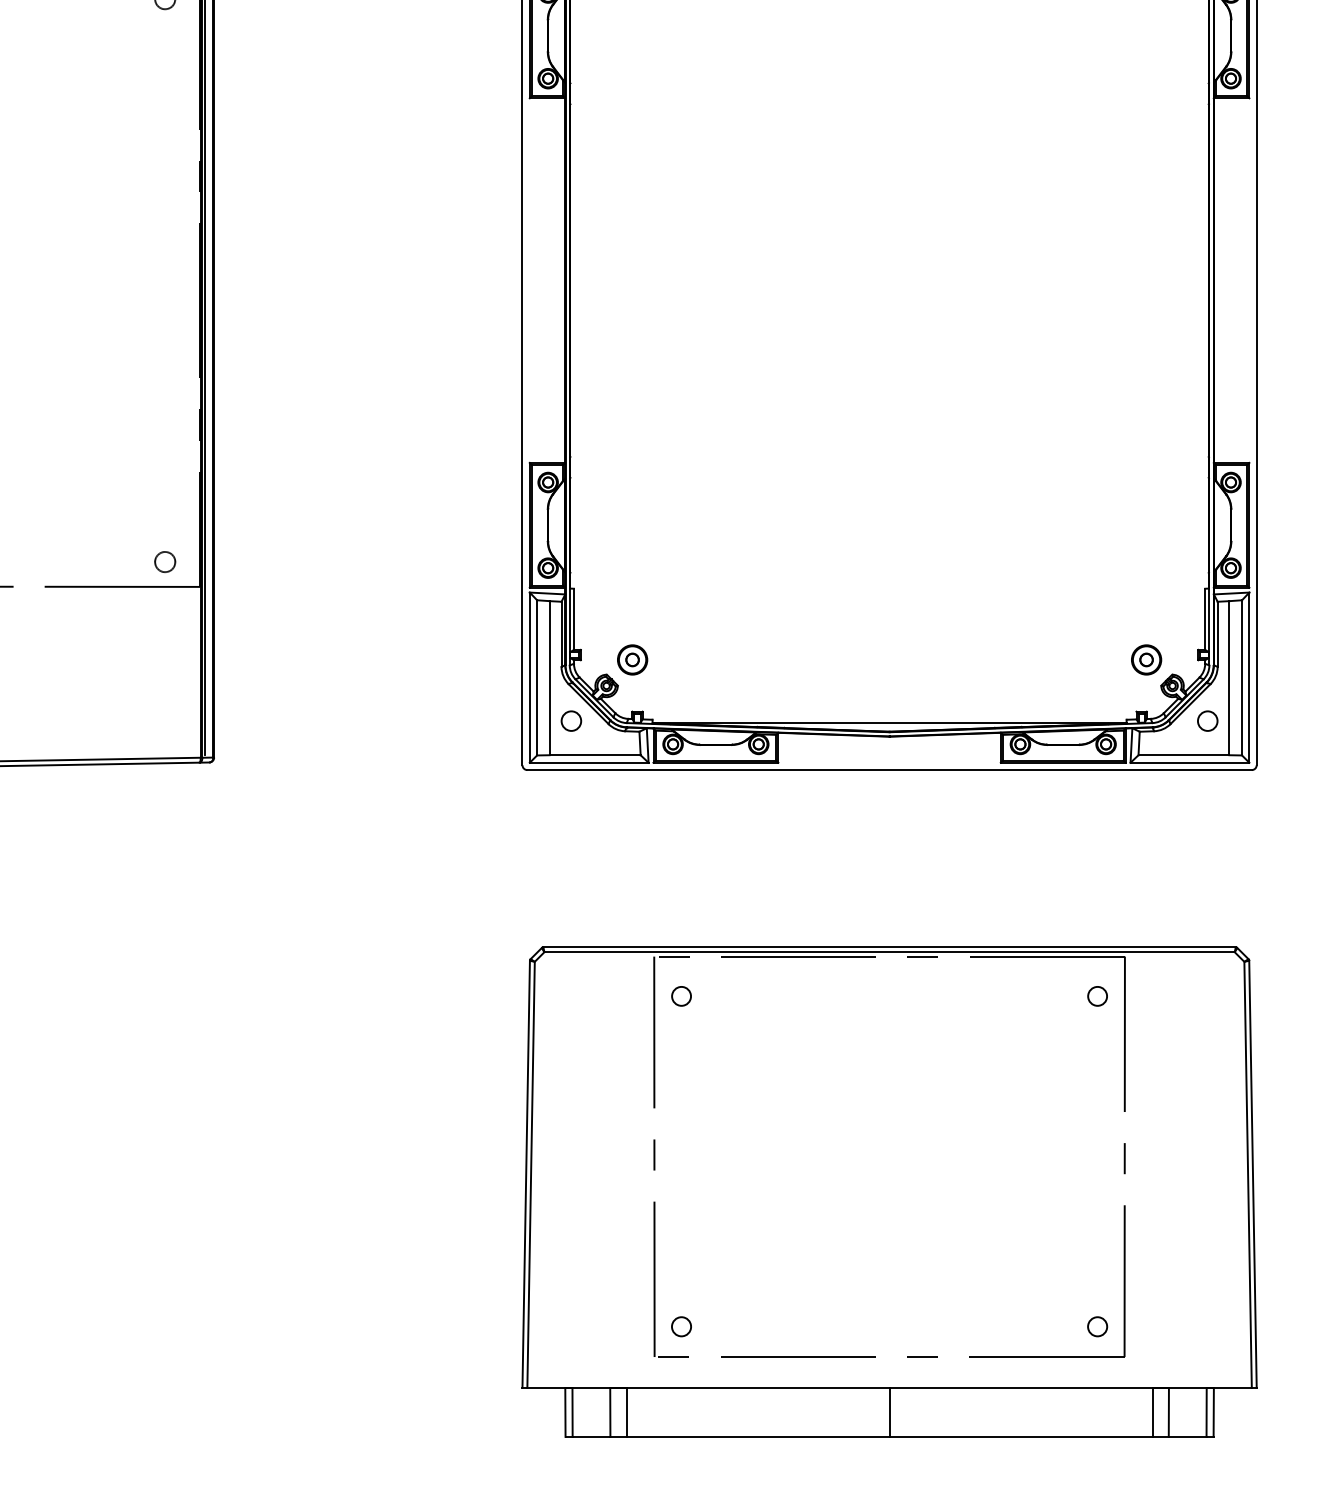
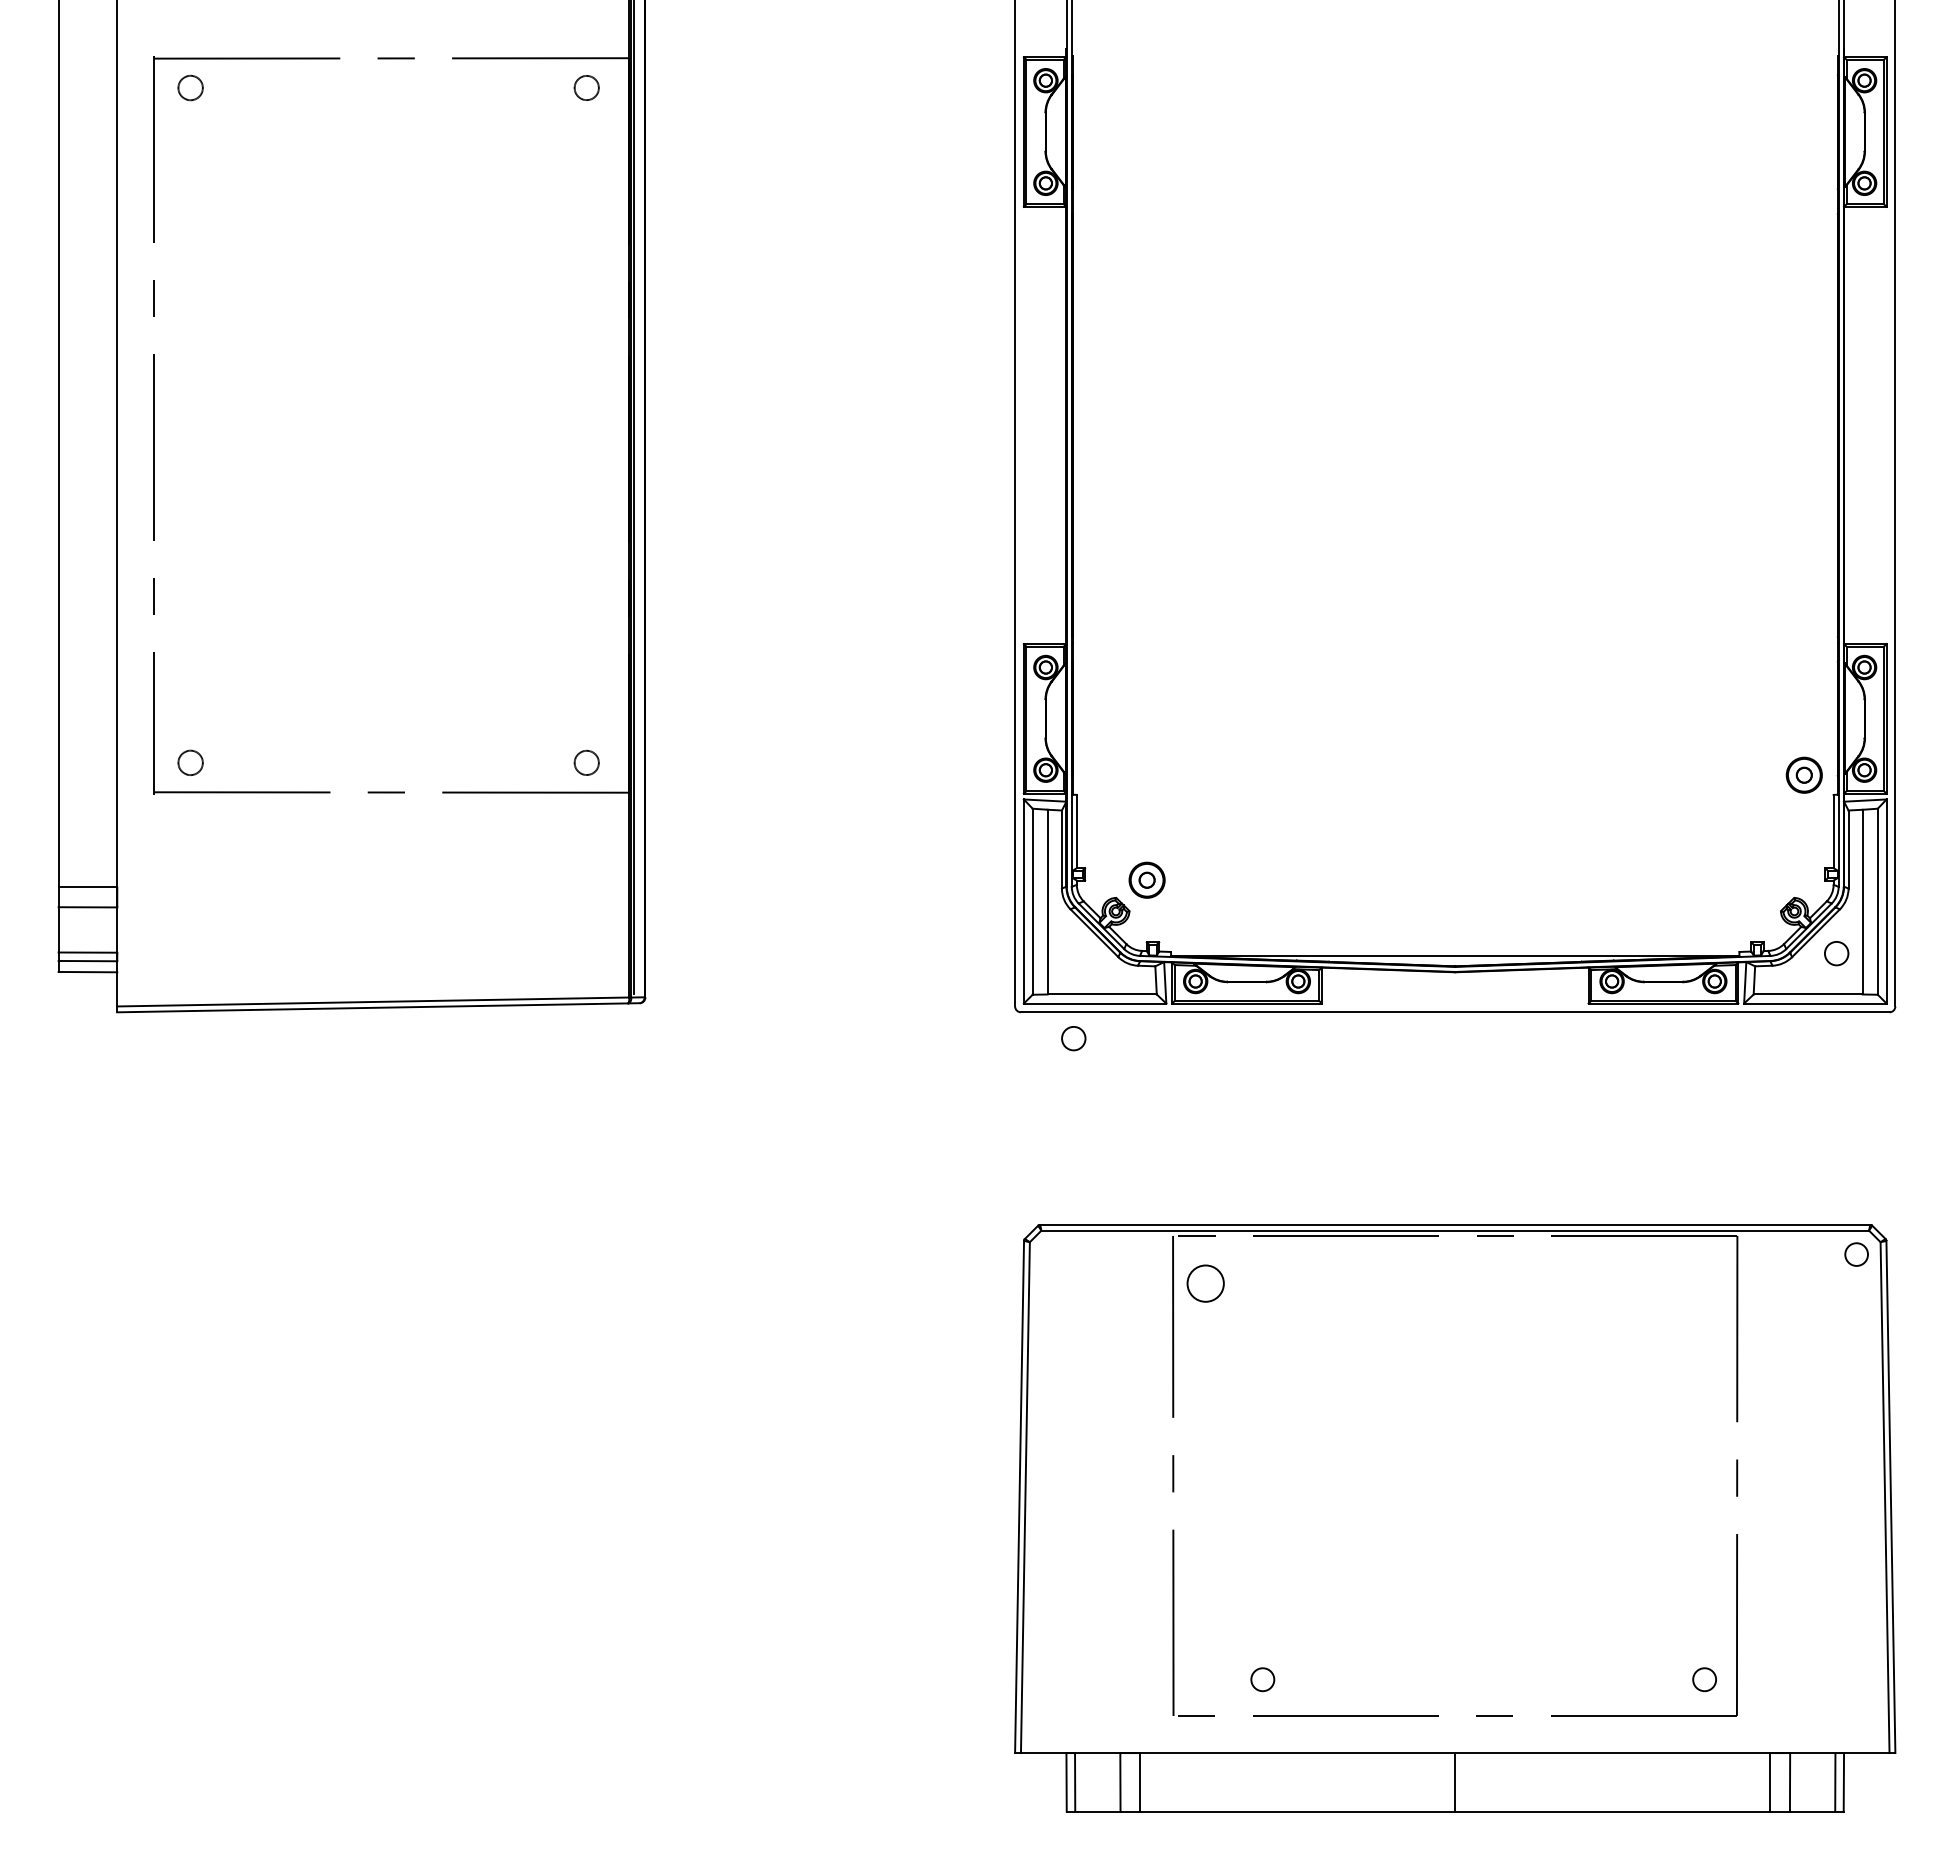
part: (1145, 659) -> (1803, 774), moved
circle: (571, 721) -> (1073, 1038), moved
circle: (681, 996) -> (1205, 1283), size x1.6
circle: (1097, 996) -> (1856, 1254), moved
circle: (681, 1326) -> (1262, 1679), moved

